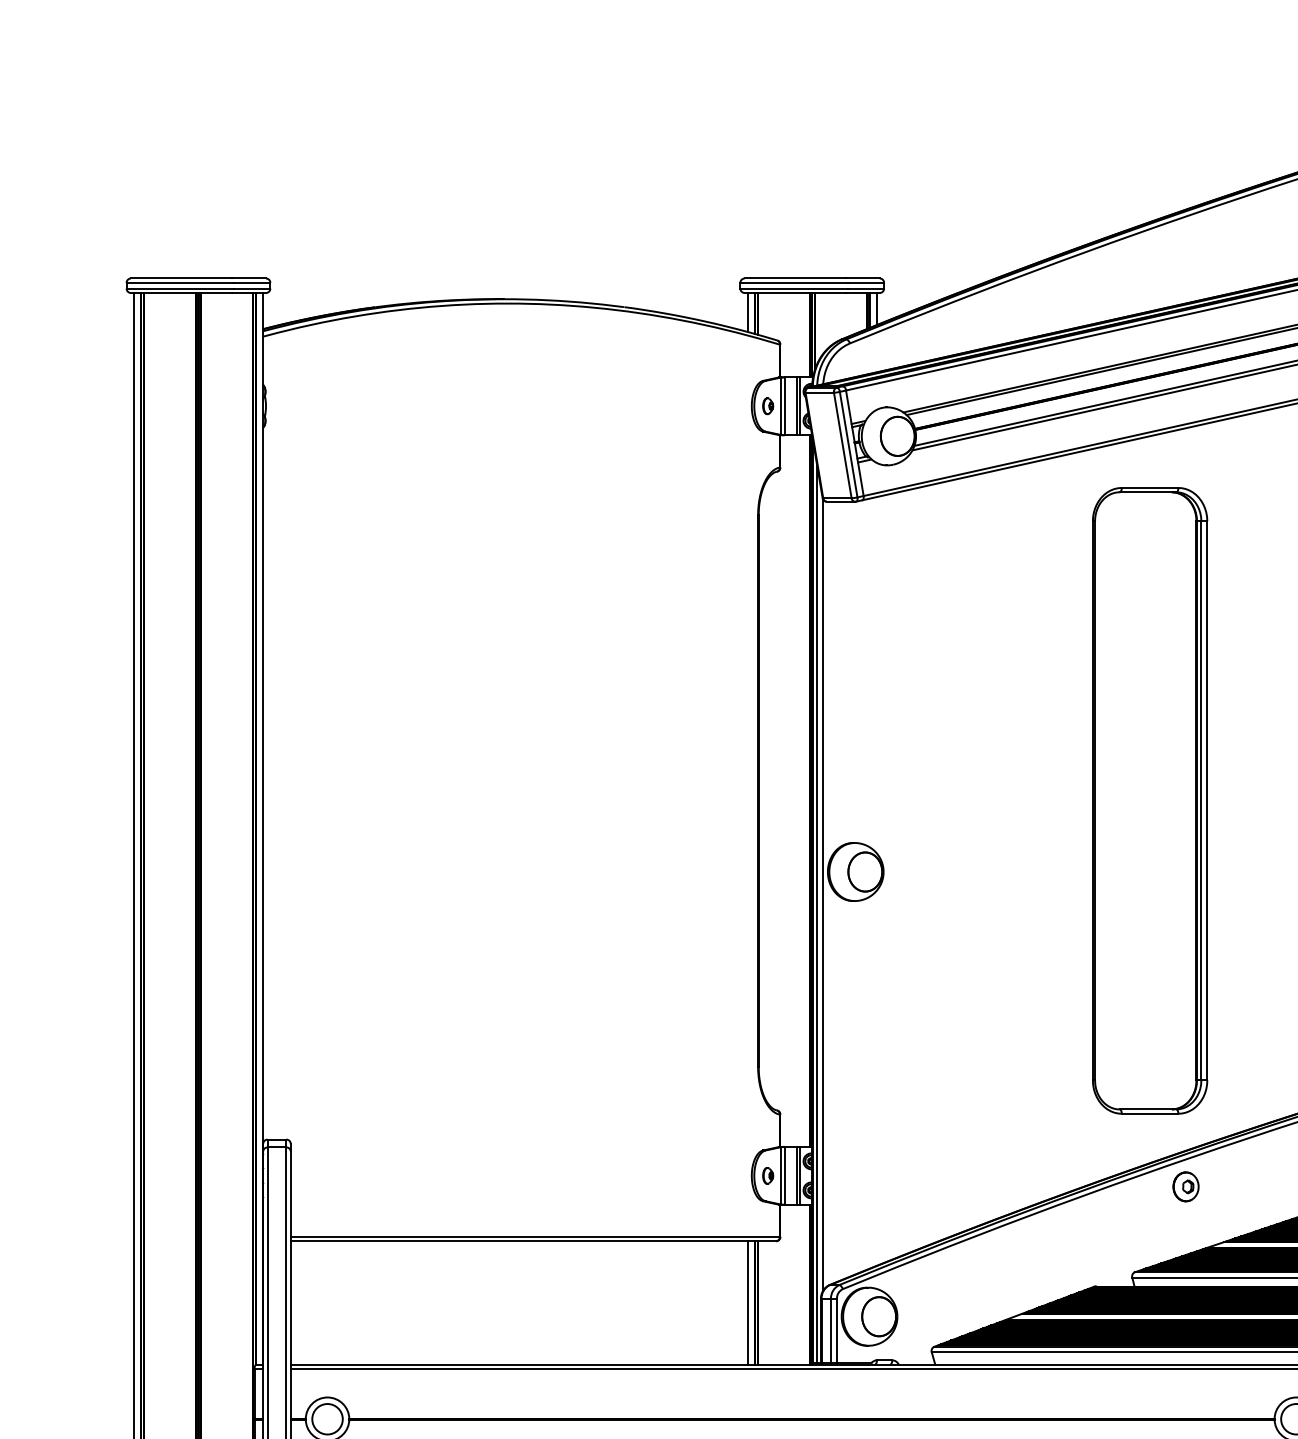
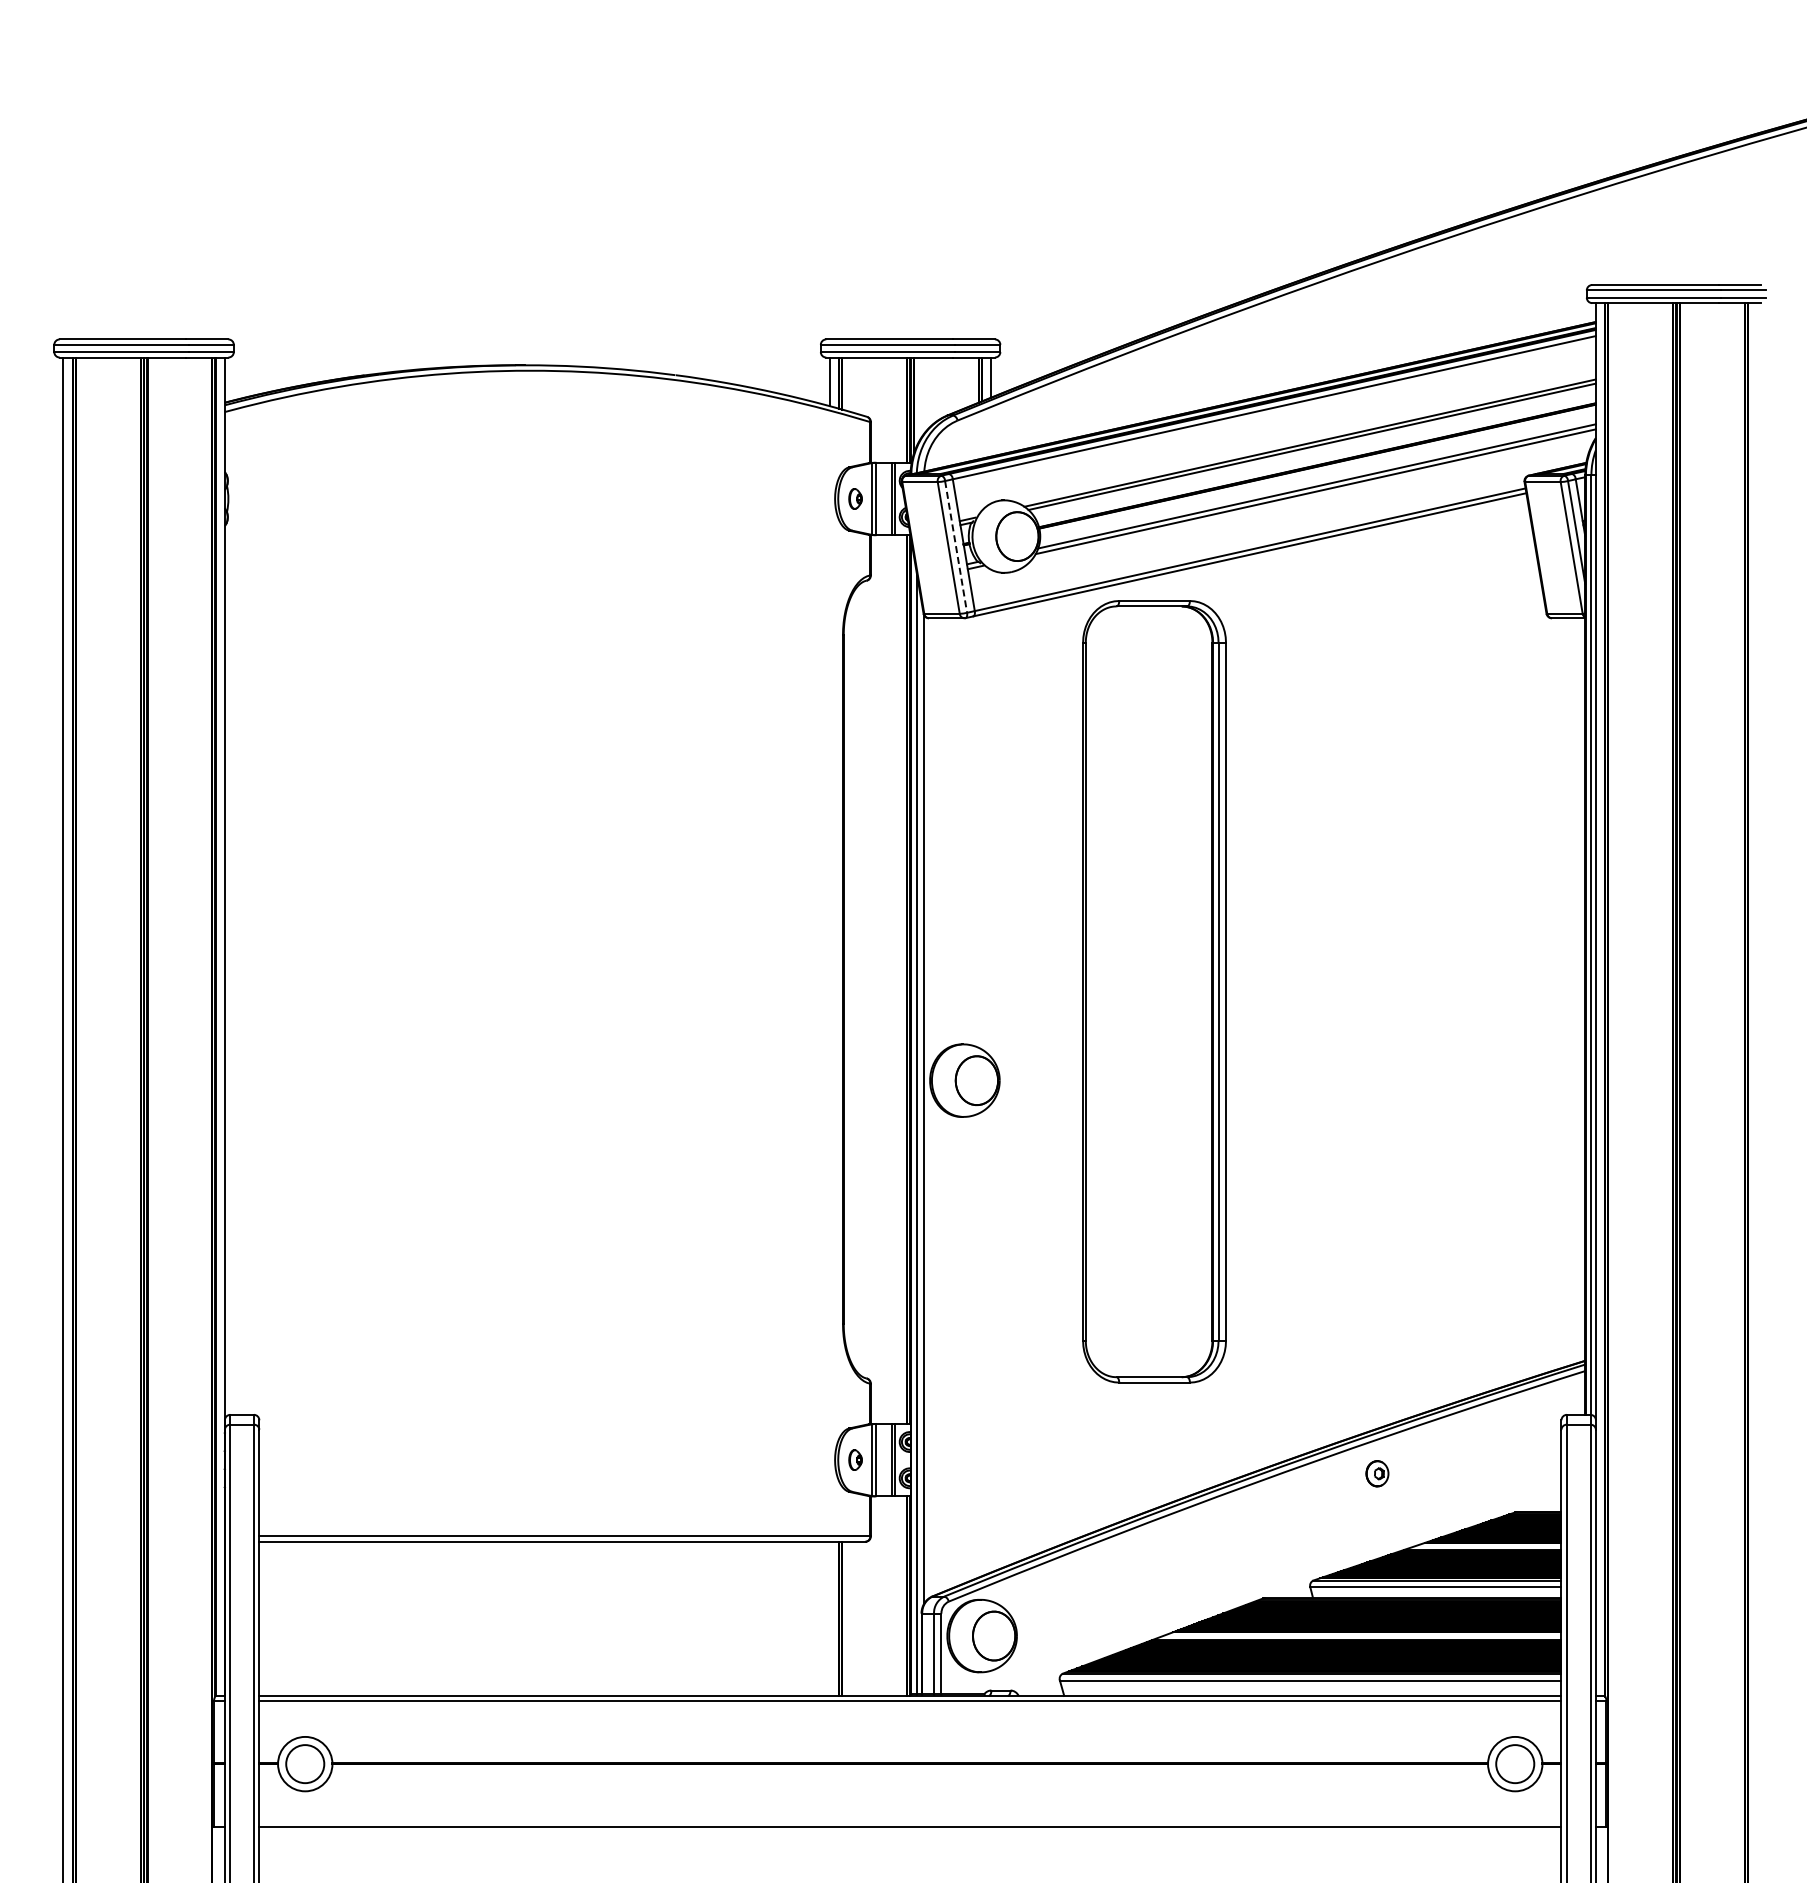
line: (848, 444) -> (956, 546), solid -> dashed
part: (1150, 800) -> (1154, 991), moved
part: (1186, 1186) -> (1377, 1473), size x0.7
line: (747, 1302) -> (829, 1618), removed

